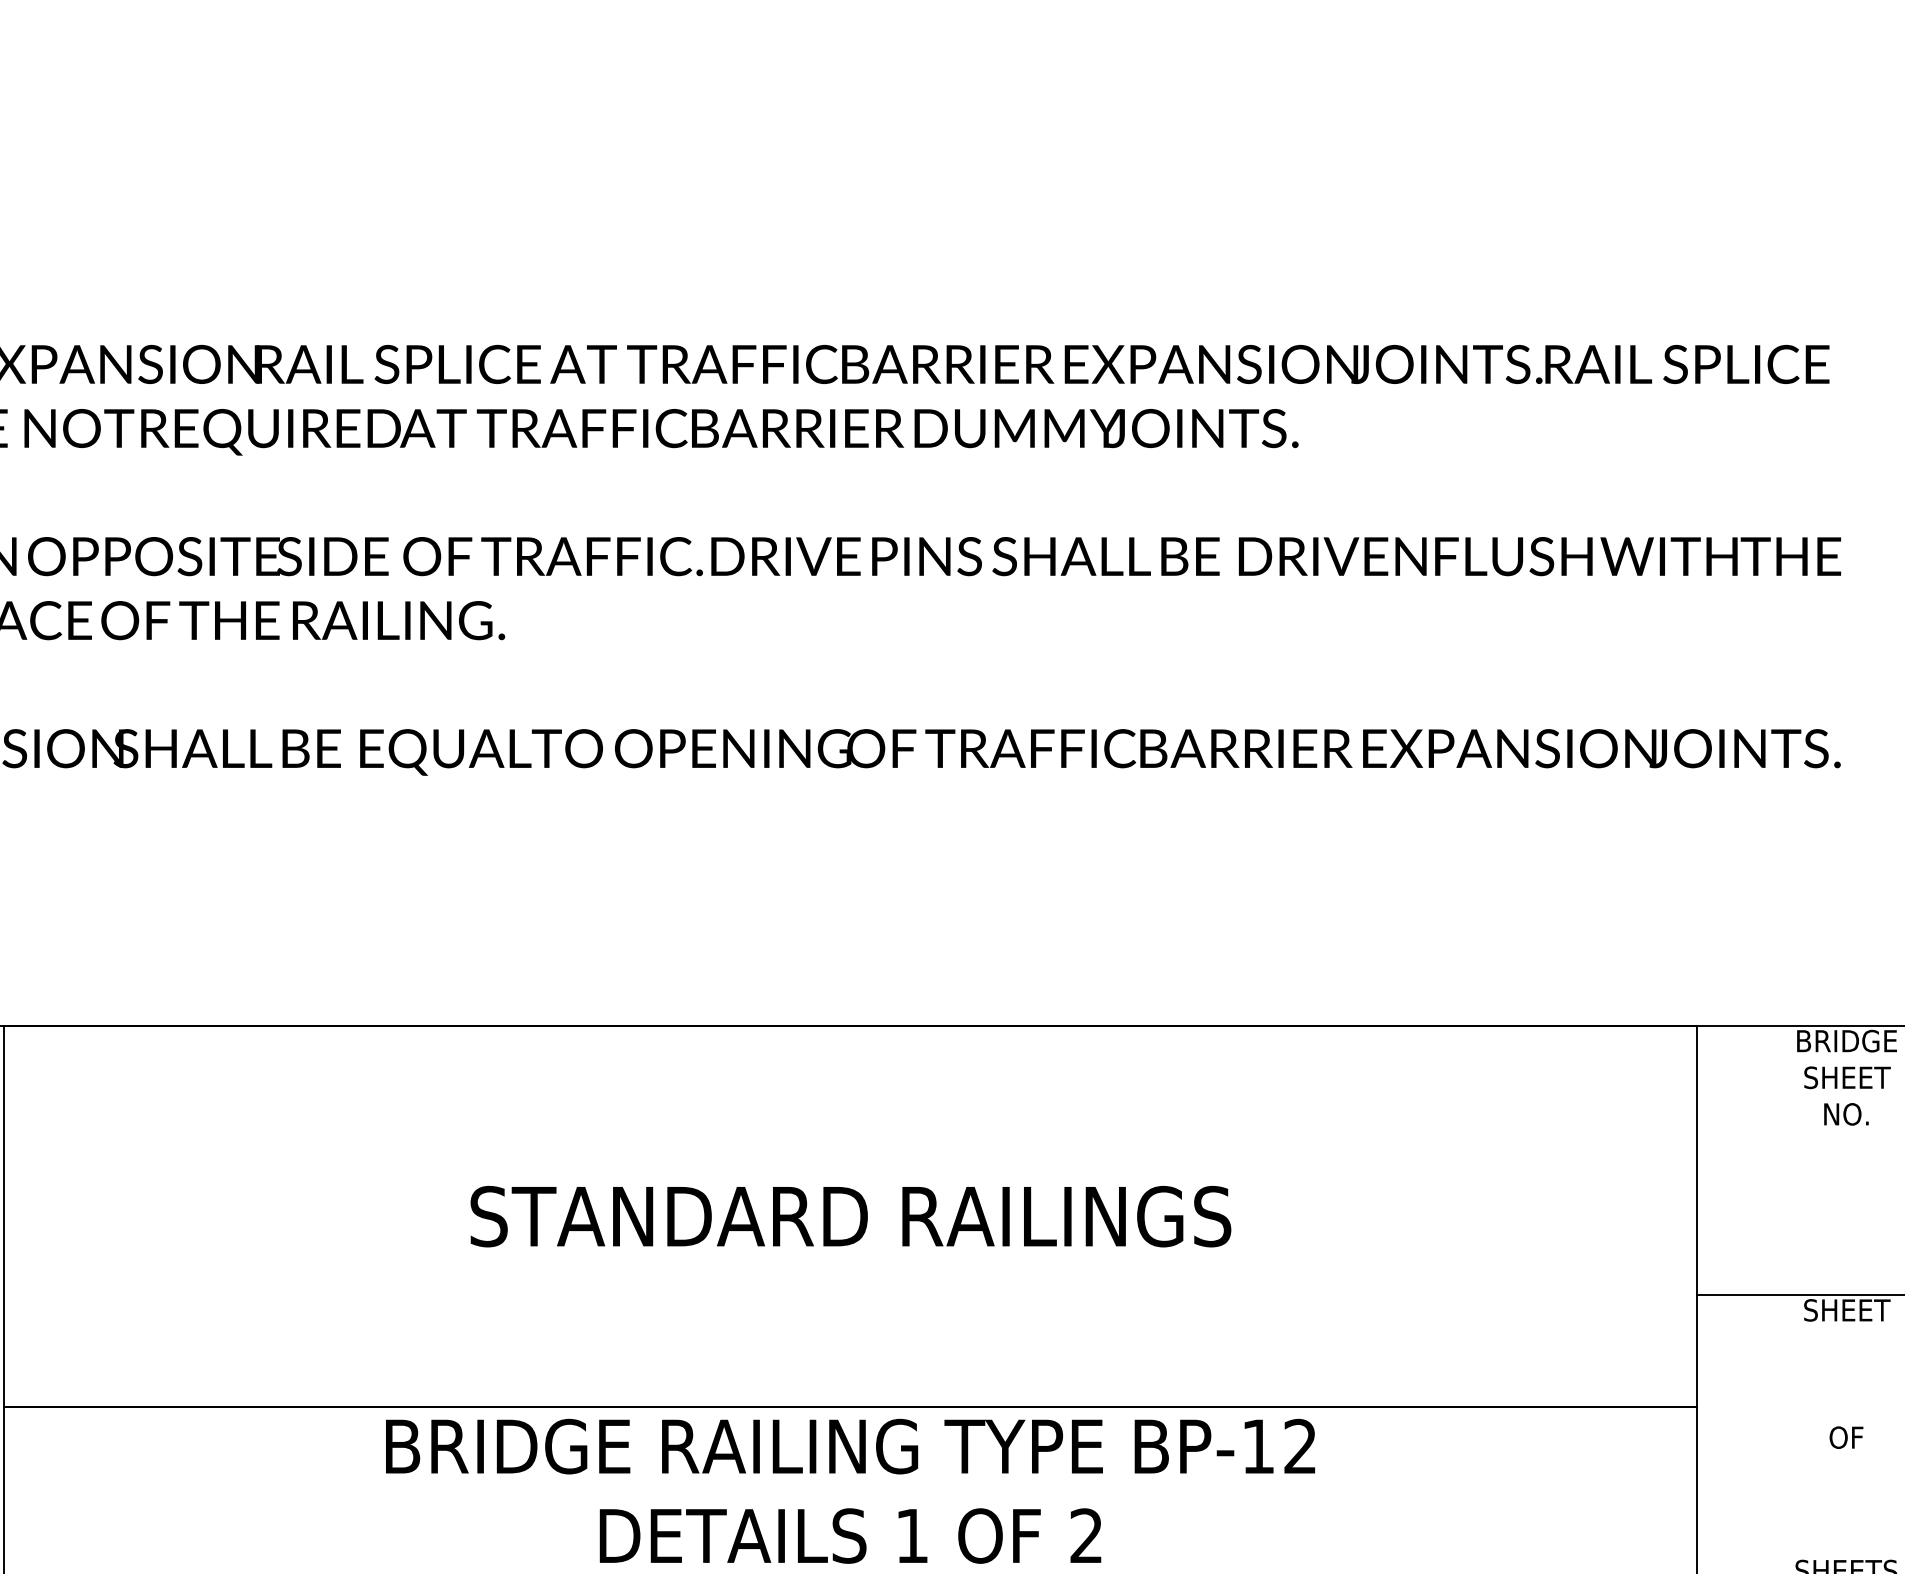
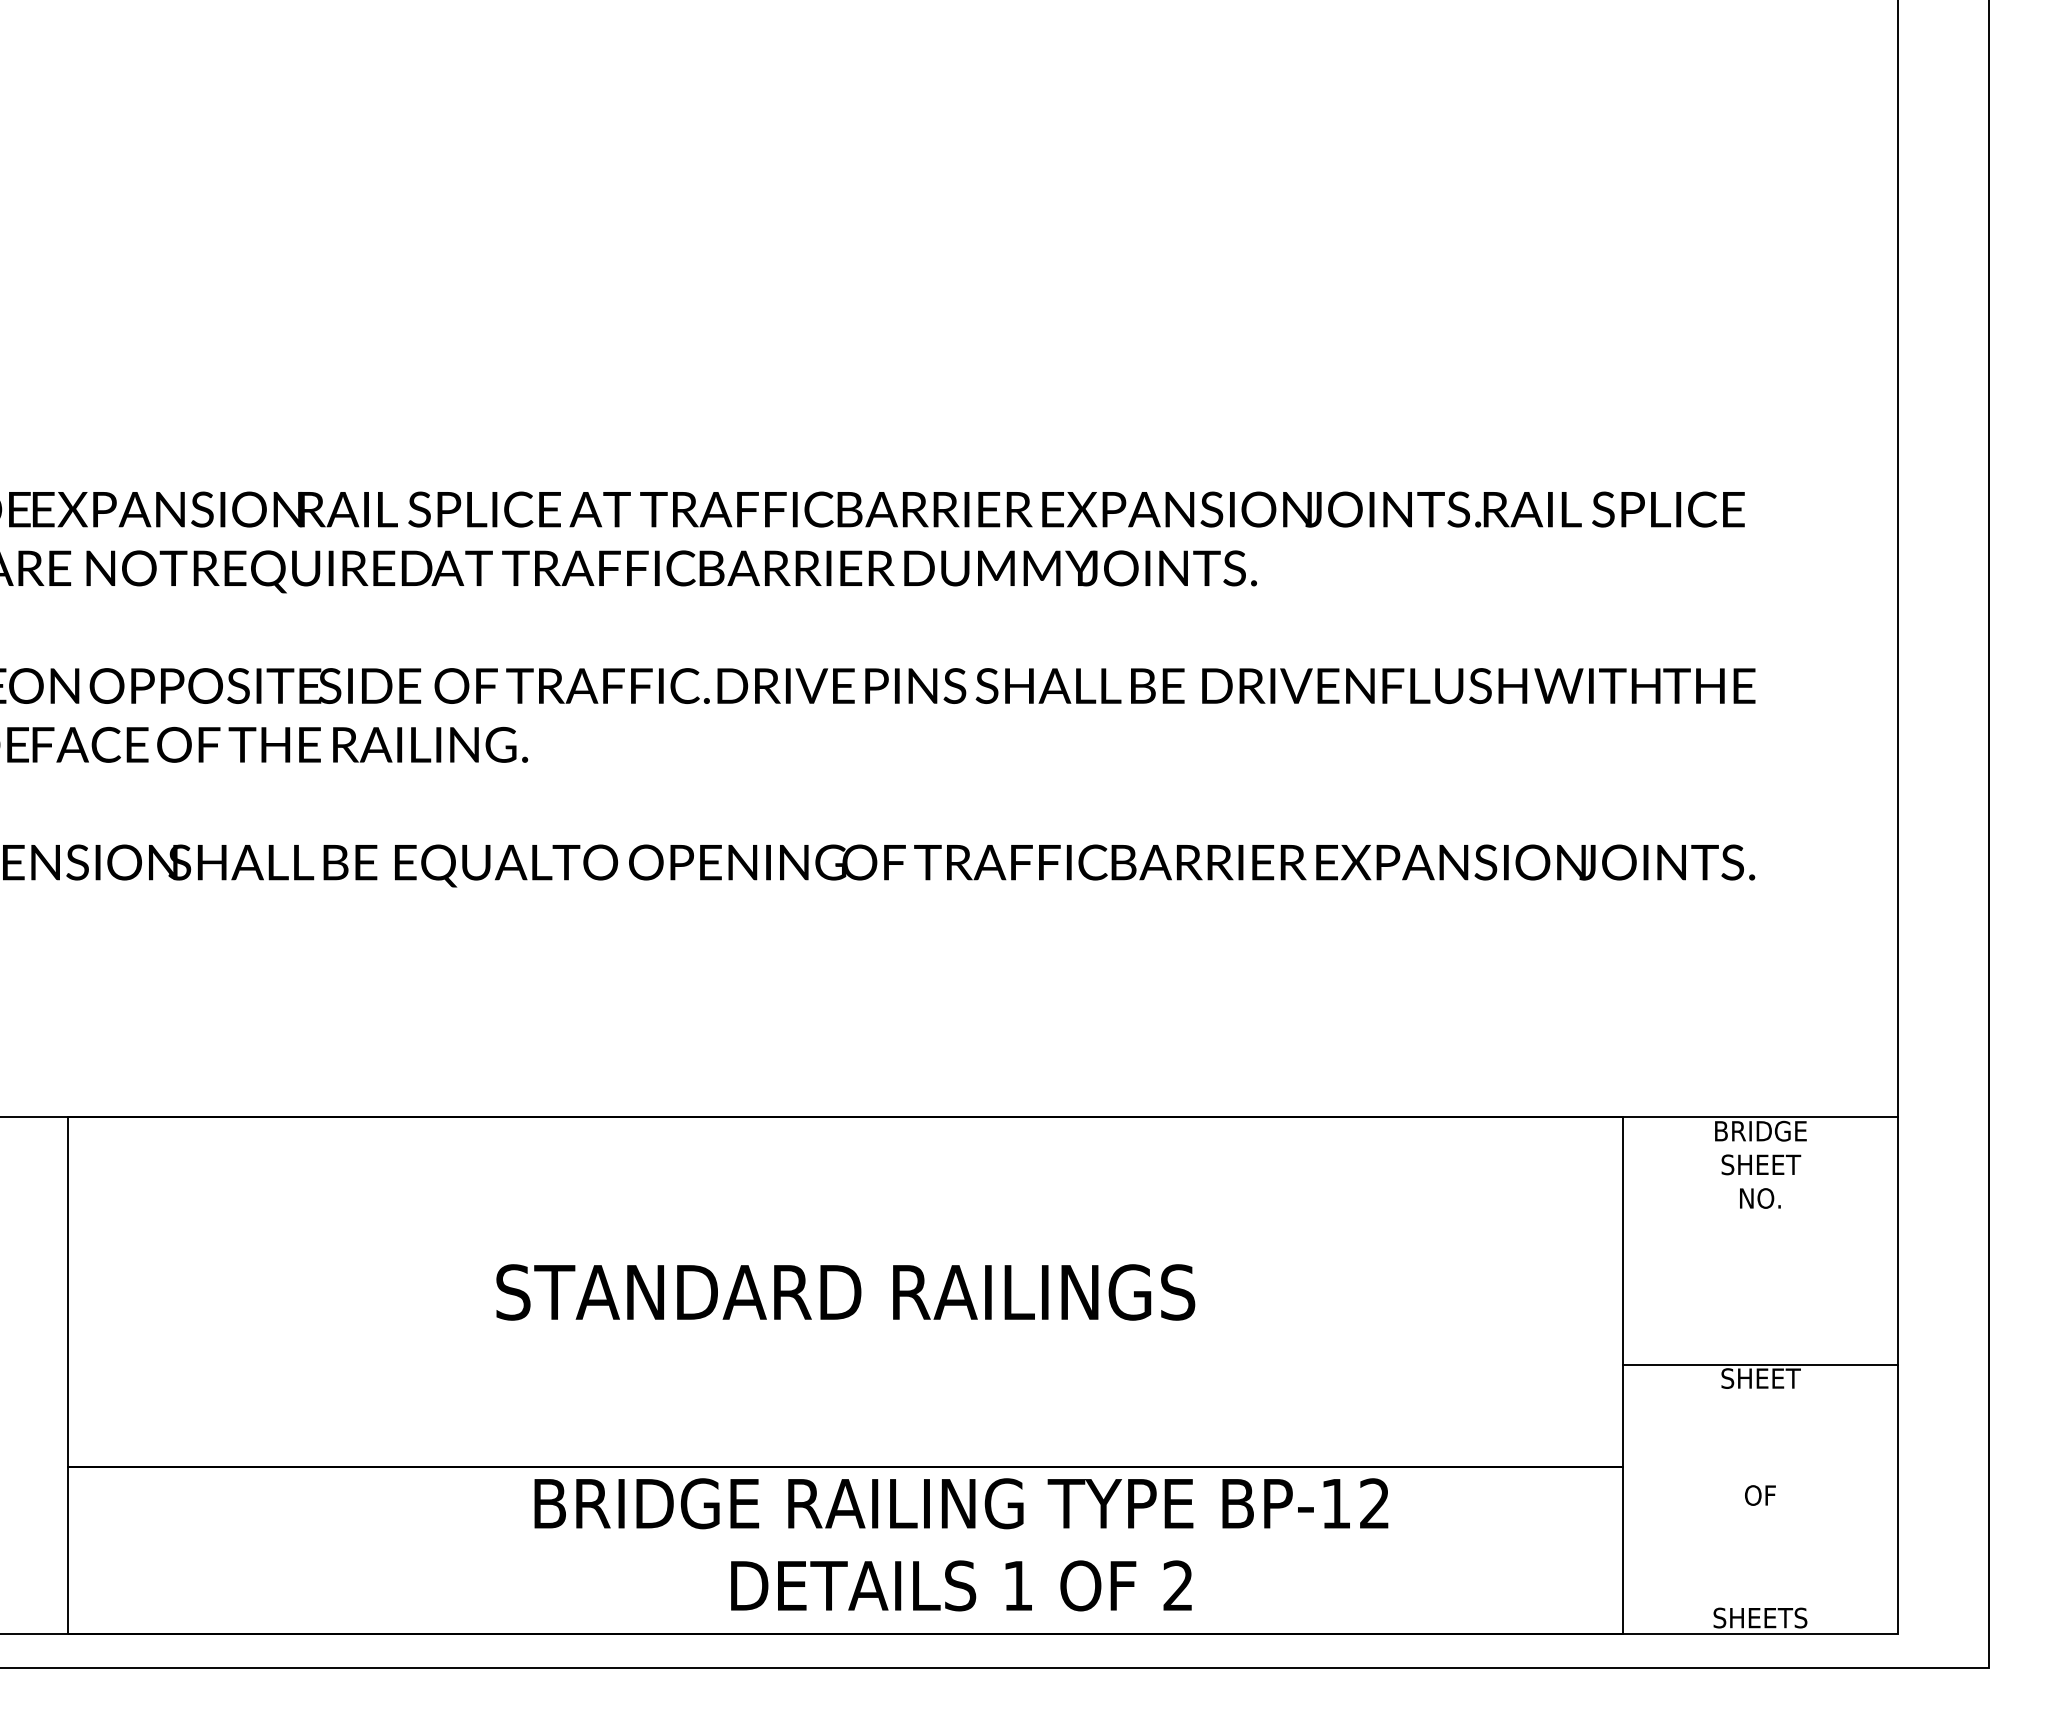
text: (850, 1490) -> (961, 1544), moved

